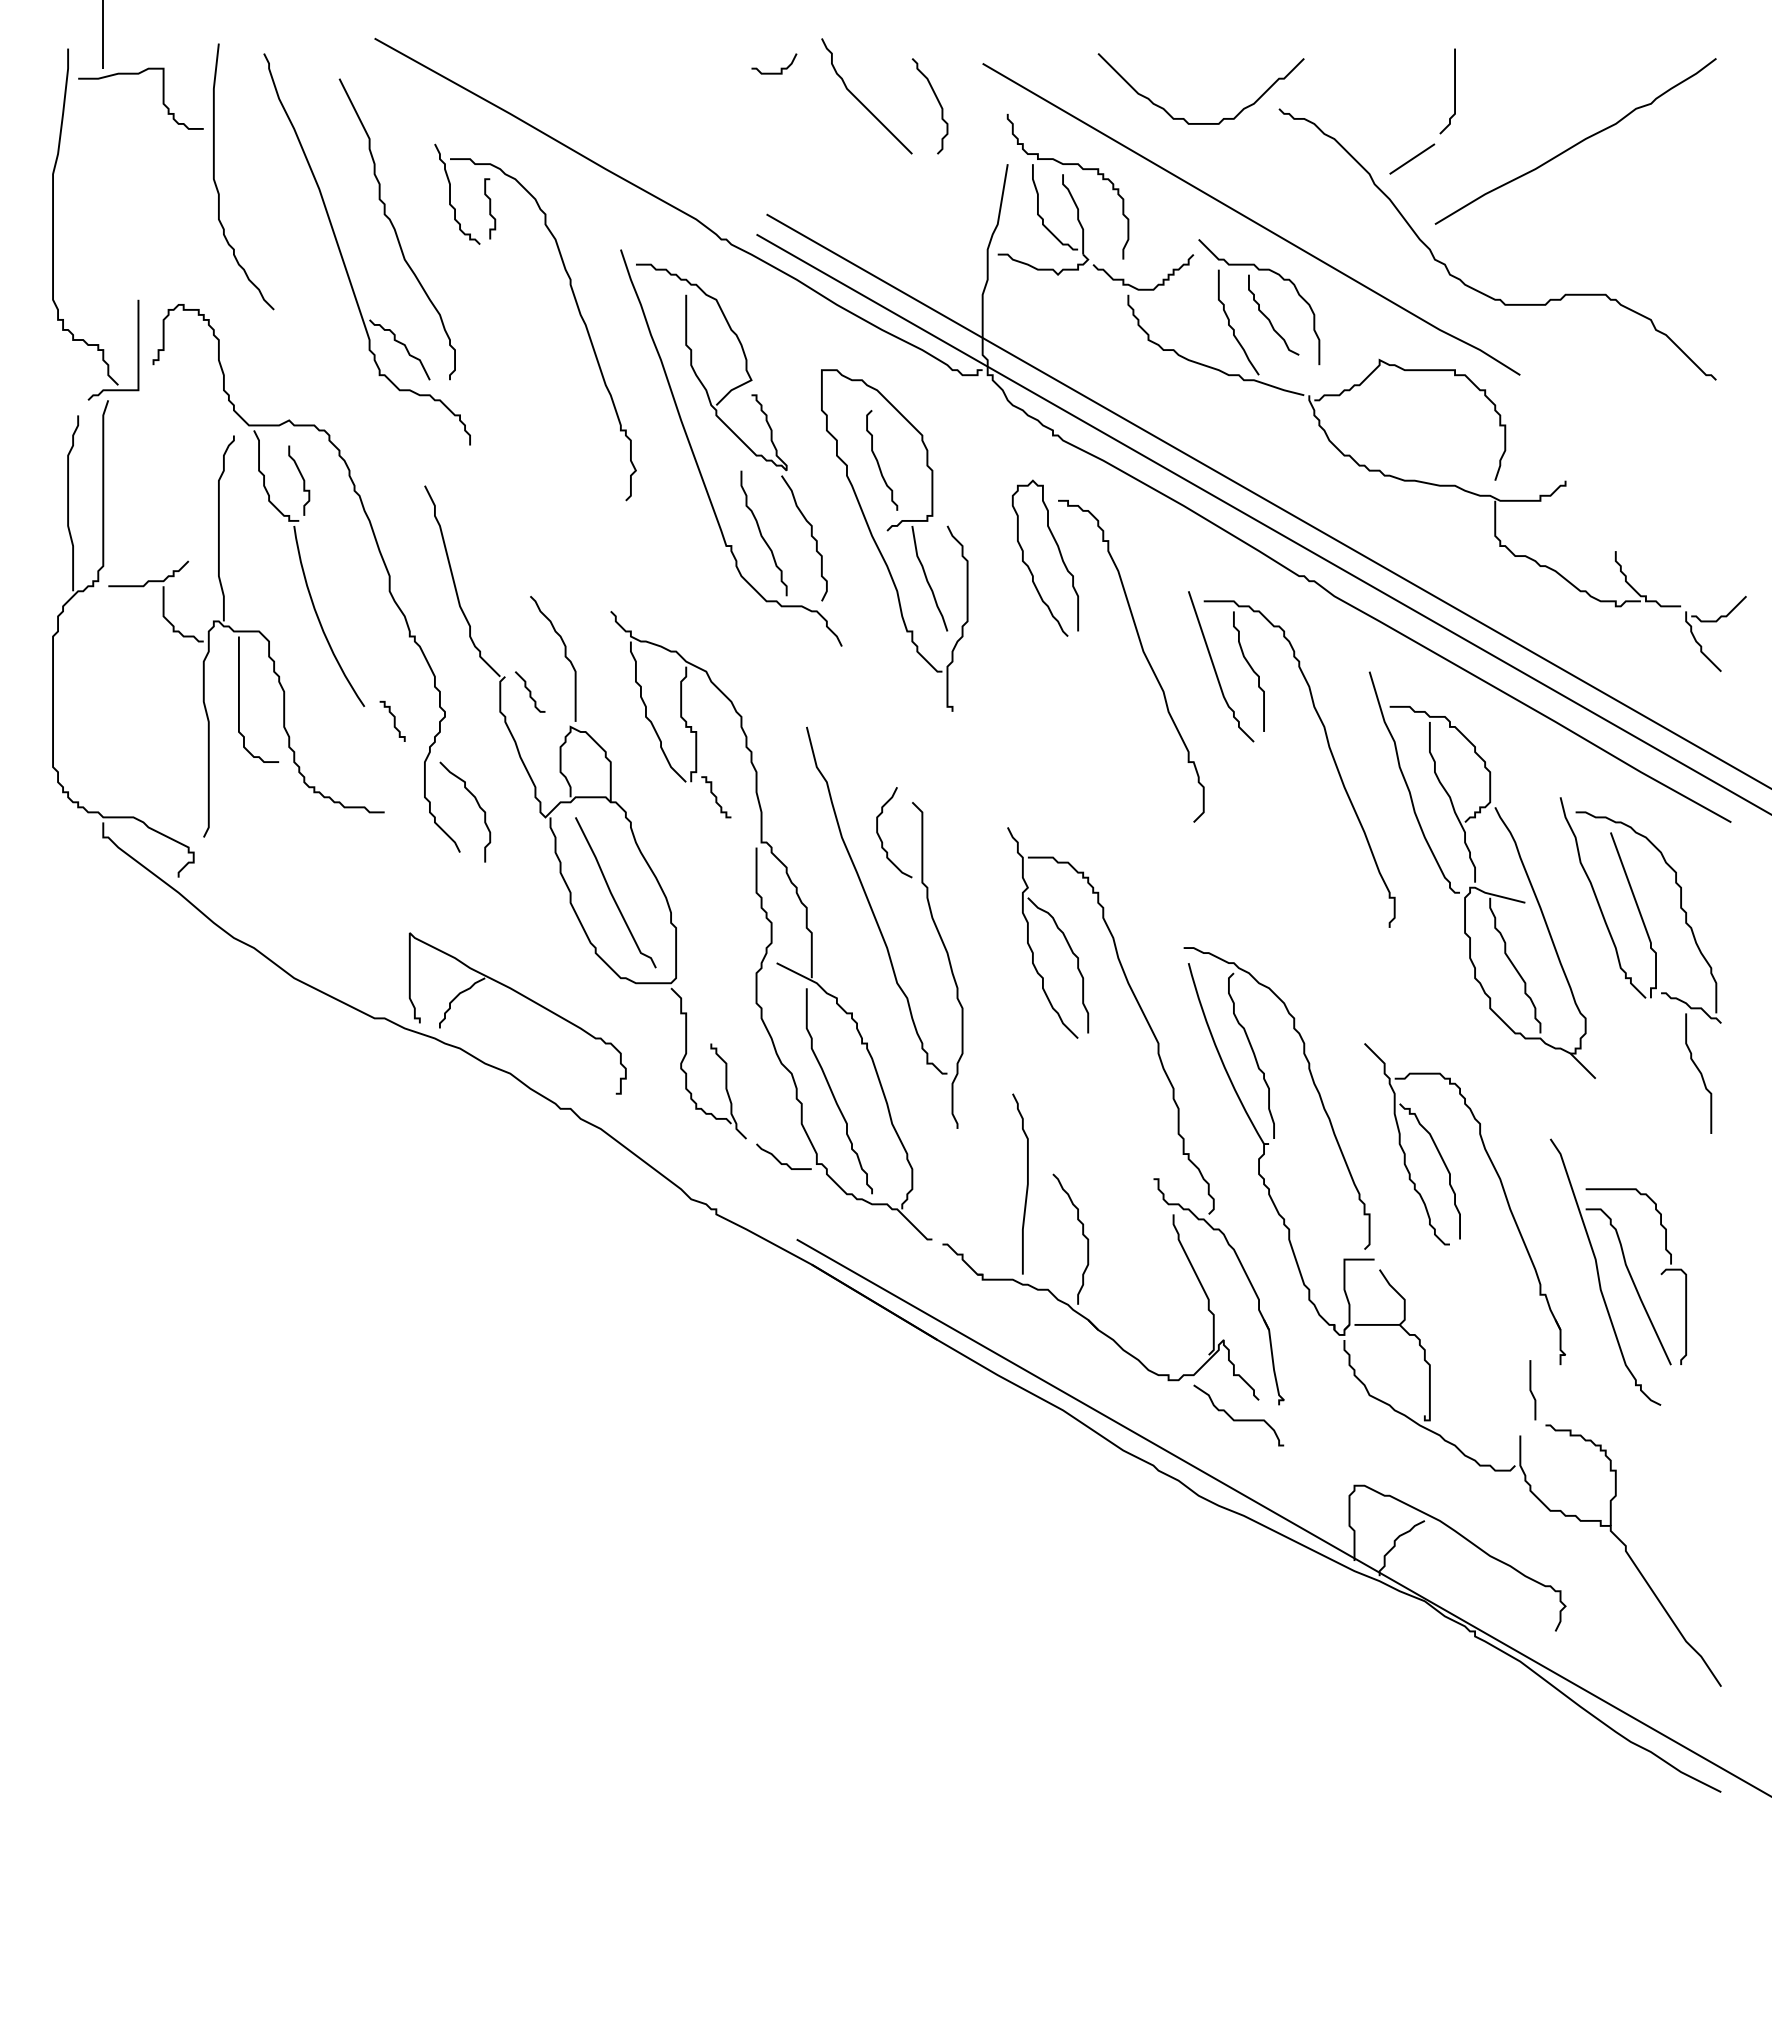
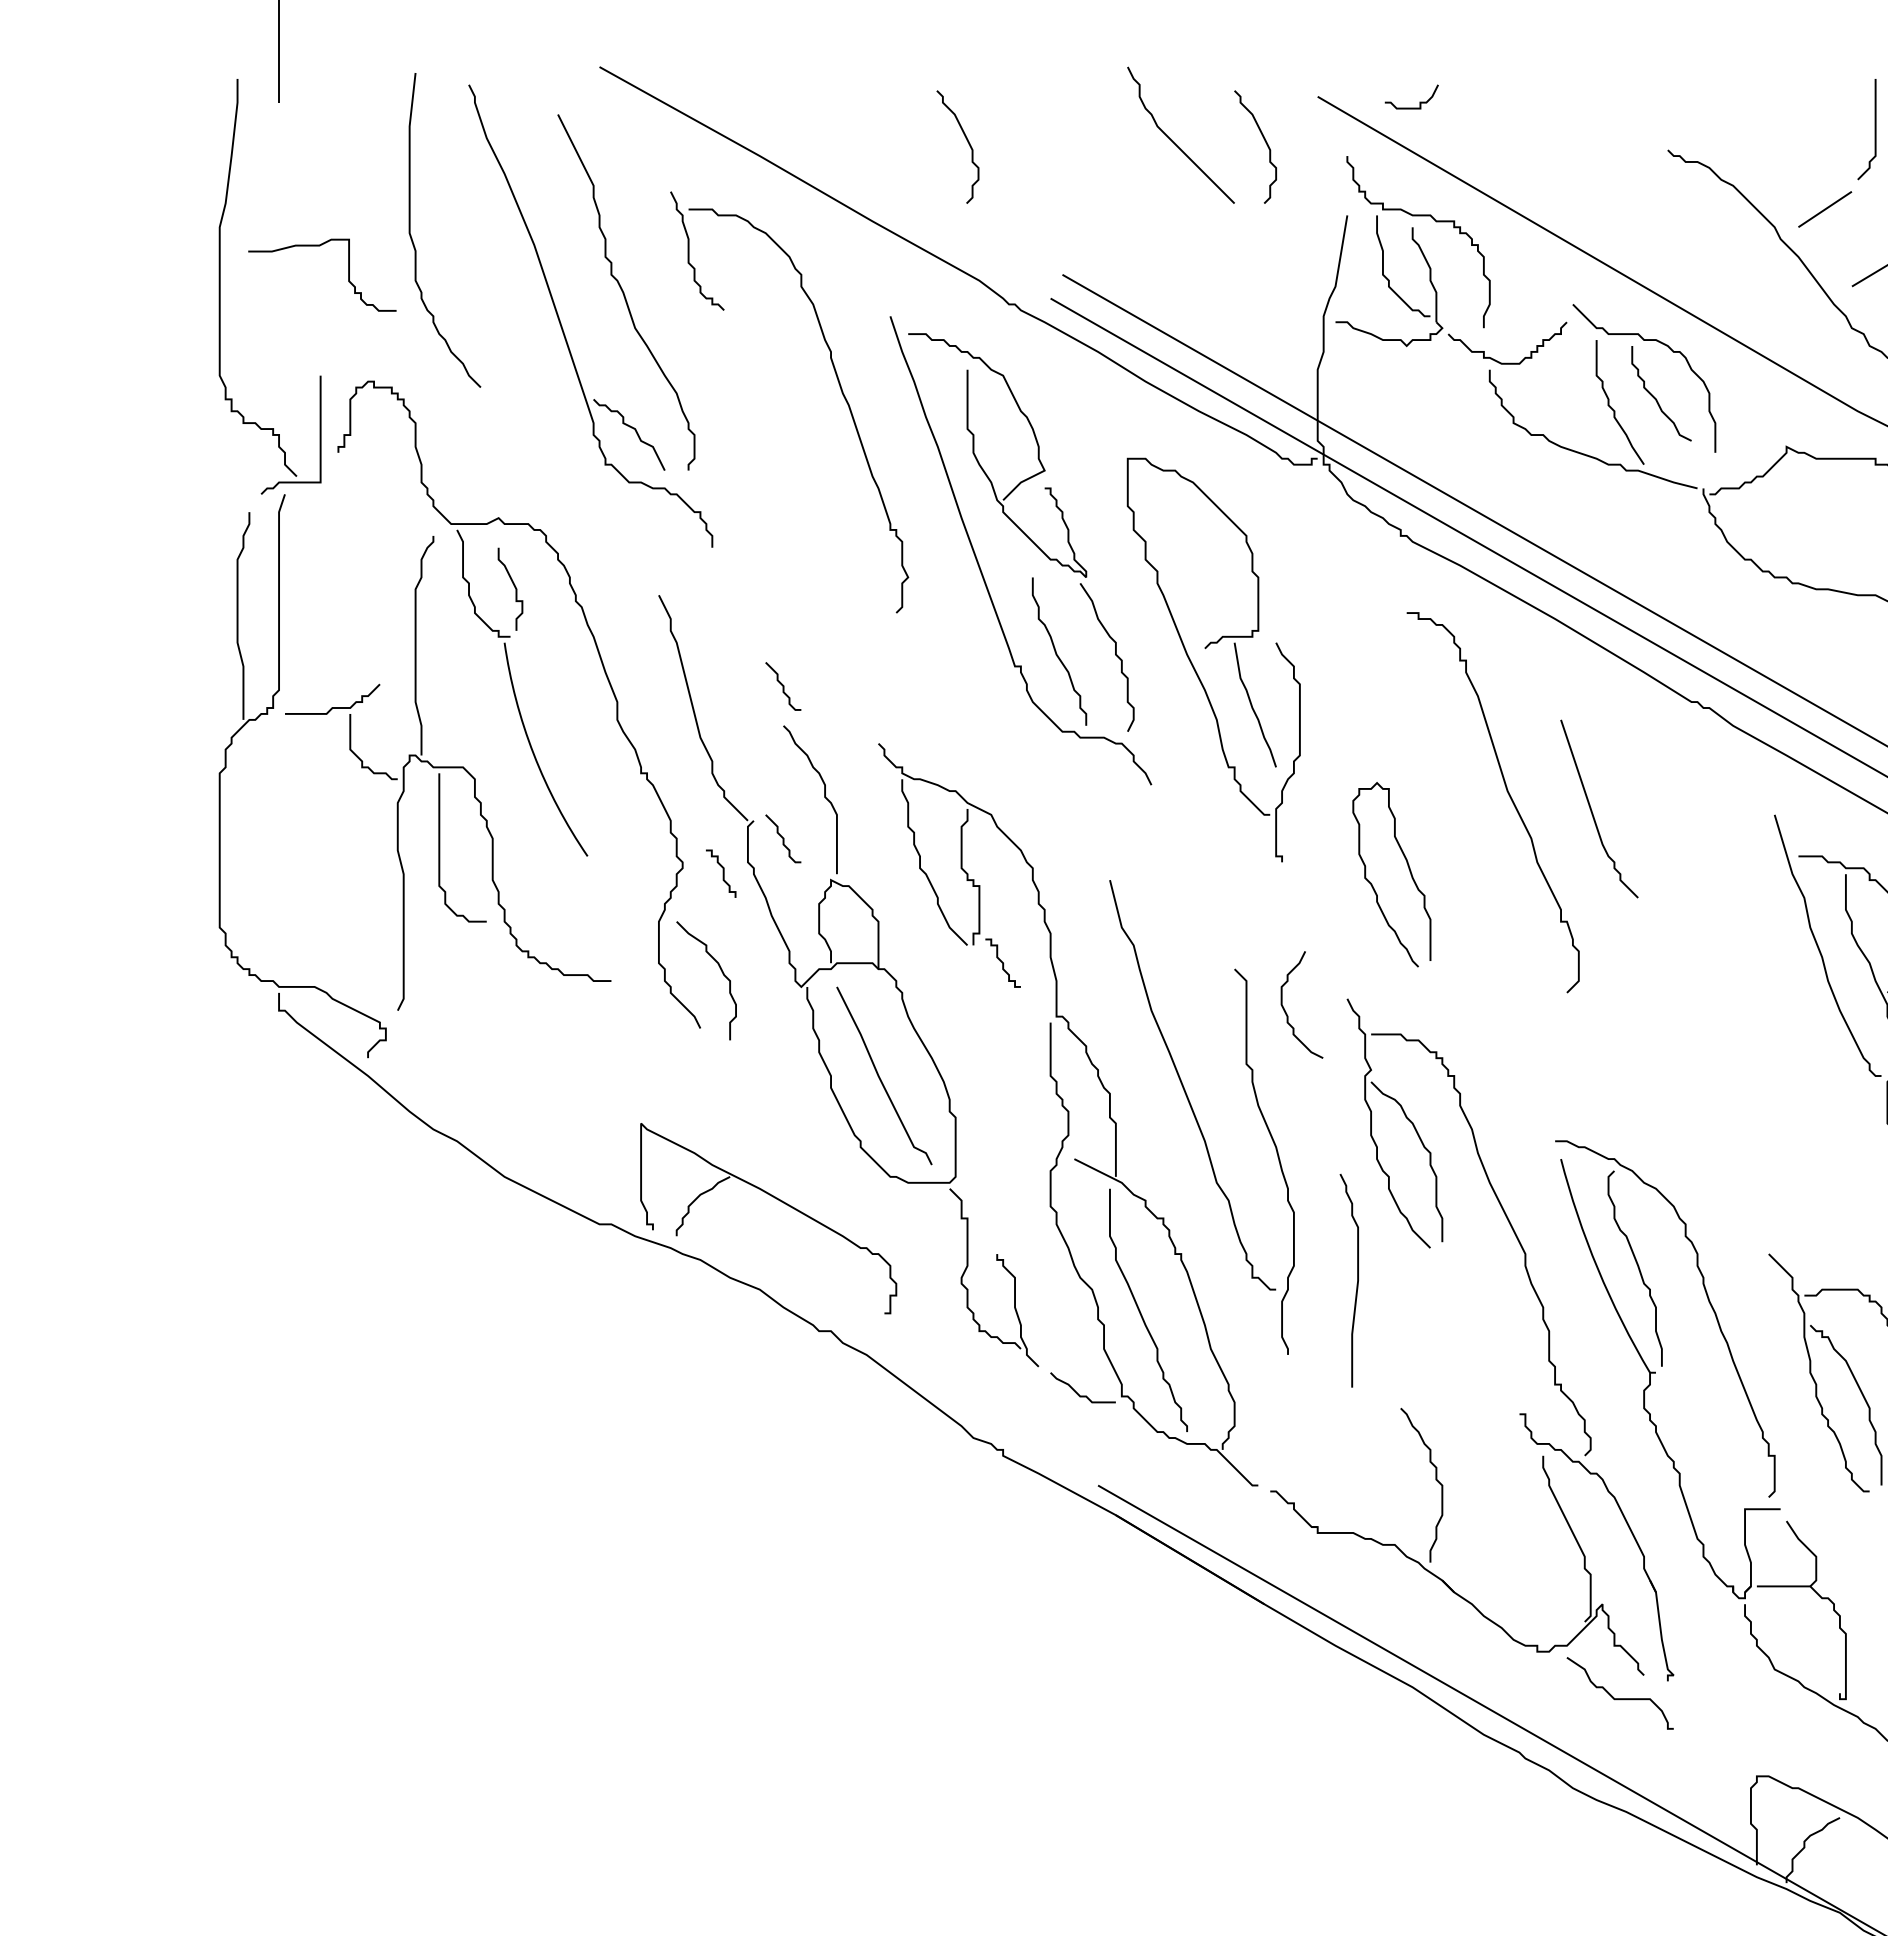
curve: (780, 68) -> (1419, 102), moved
curve: (162, 98) -> (347, 274), moved
curve: (685, 101) -> (966, 141), added
curve: (1184, 118) -> (1556, 161), removed
curve: (490, 208) -> (736, 267), removed
curve: (878, 460) -> (1194, 565), removed
curve: (1058, 551) -> (1407, 866), moved
curve: (530, 562) -> (783, 685), added
curve: (393, 720) -> (722, 872), moved
part: (1330, 753) -> (1728, 911), removed
curve: (881, 838) -> (1286, 1011), moved
curve: (1026, 1185) -> (1356, 1282), moved

